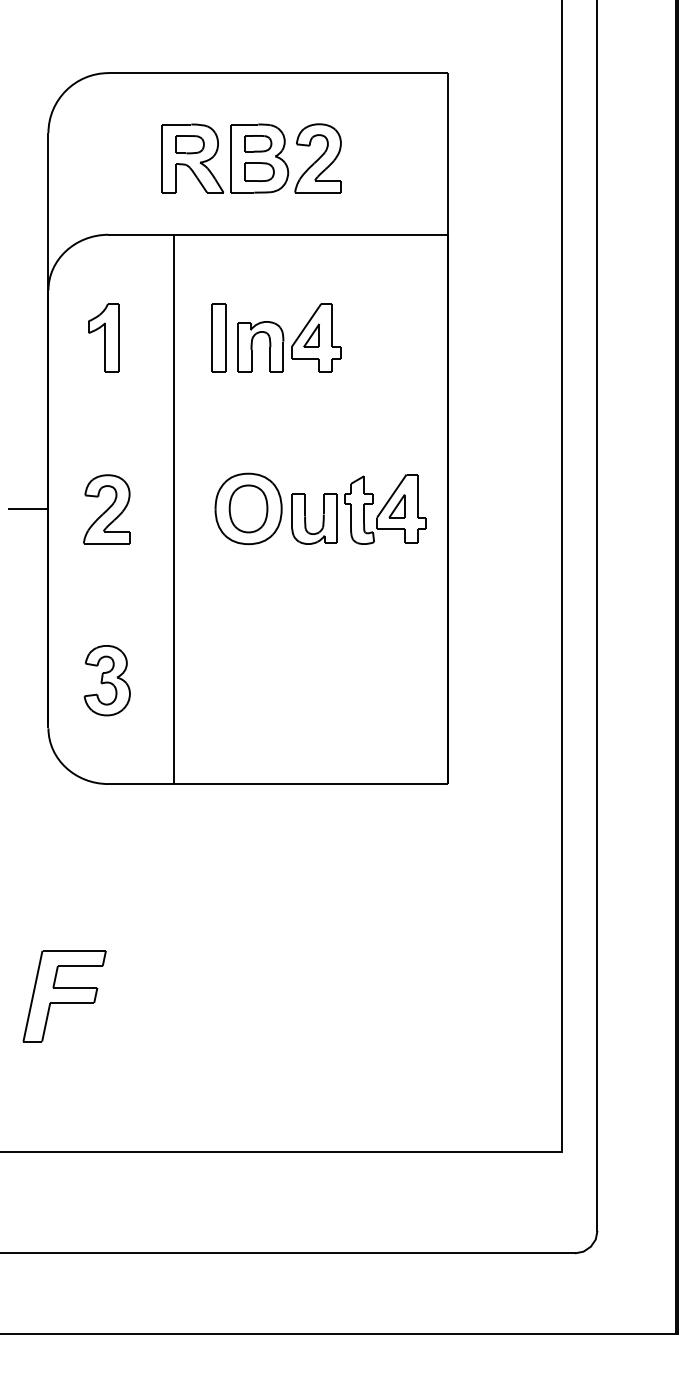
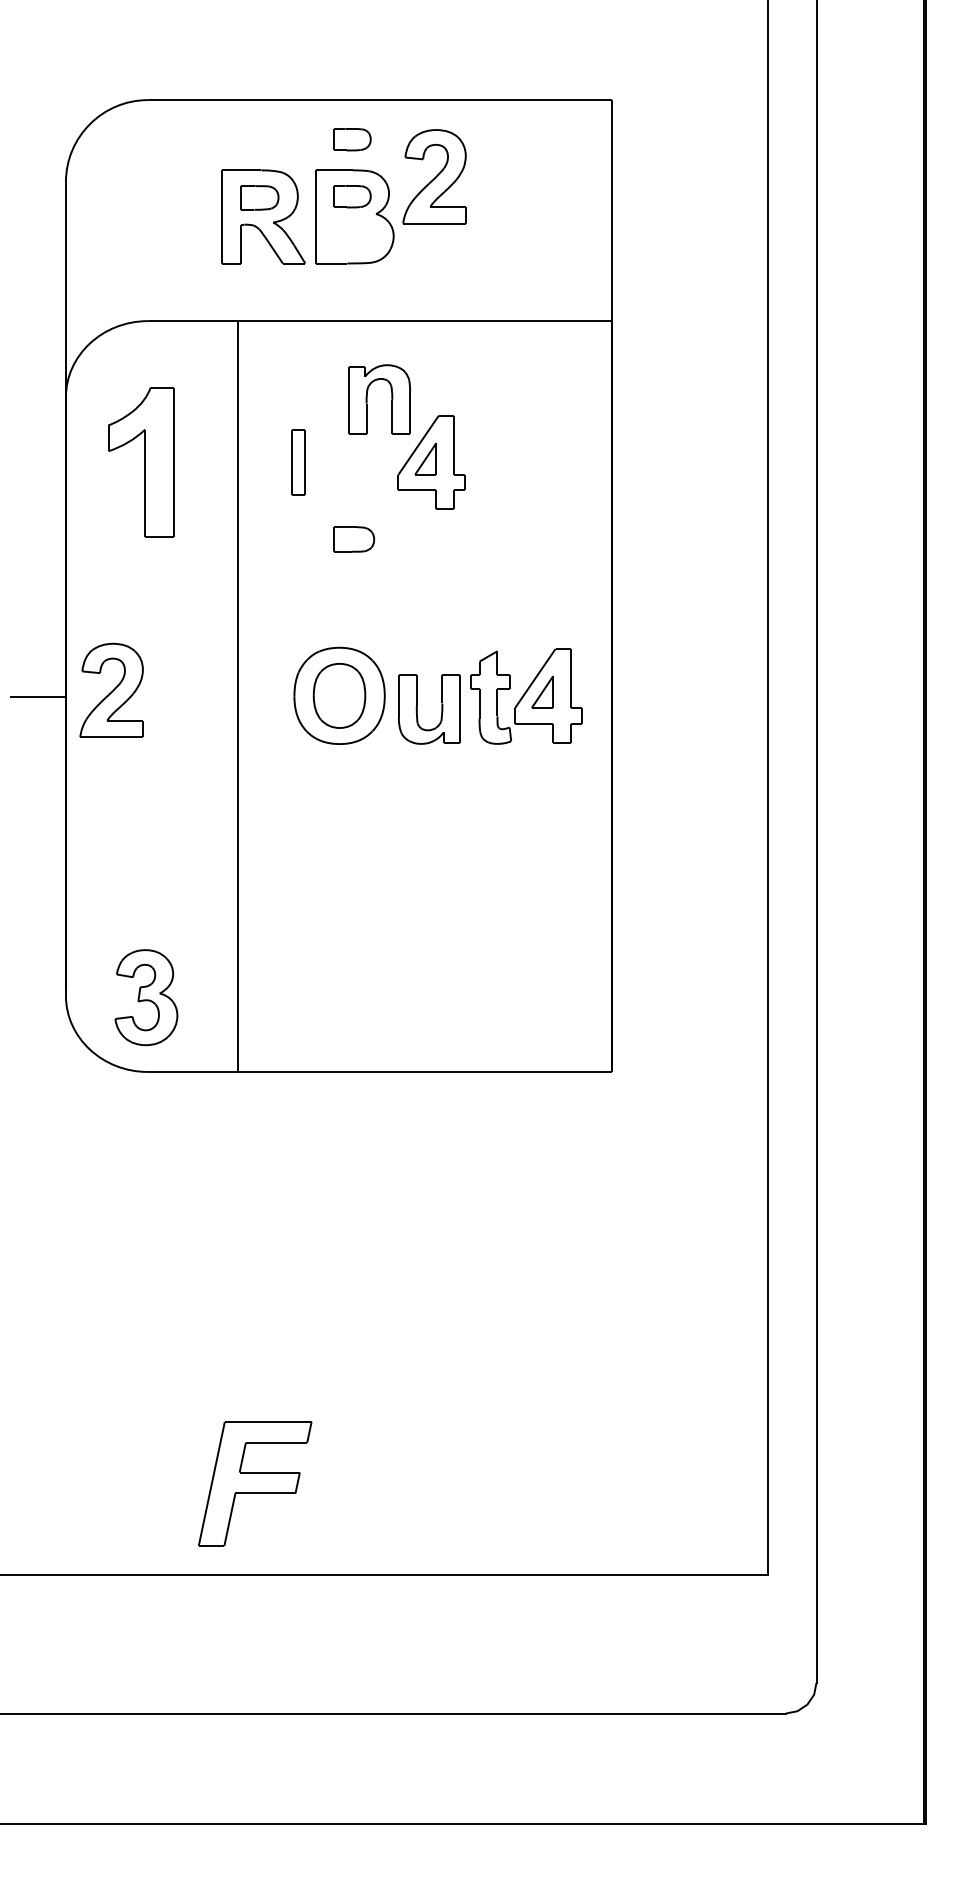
part: (258, 101) -> (352, 139), added
part: (318, 158) -> (434, 176), moved
part: (259, 172) -> (354, 539), moved
part: (103, 338) -> (141, 462), size x1.6
part: (218, 338) -> (298, 462), size x0.7
part: (252, 346) -> (367, 399), moved
part: (106, 508) -> (111, 689), moved
part: (107, 680) -> (146, 997), moved
part: (64, 995) -> (255, 1483), moved

